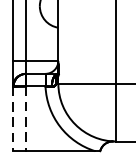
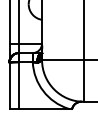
line: (25, 118) -> (18, 85), dashed -> solid
line: (13, 120) -> (9, 86), dashed -> solid

